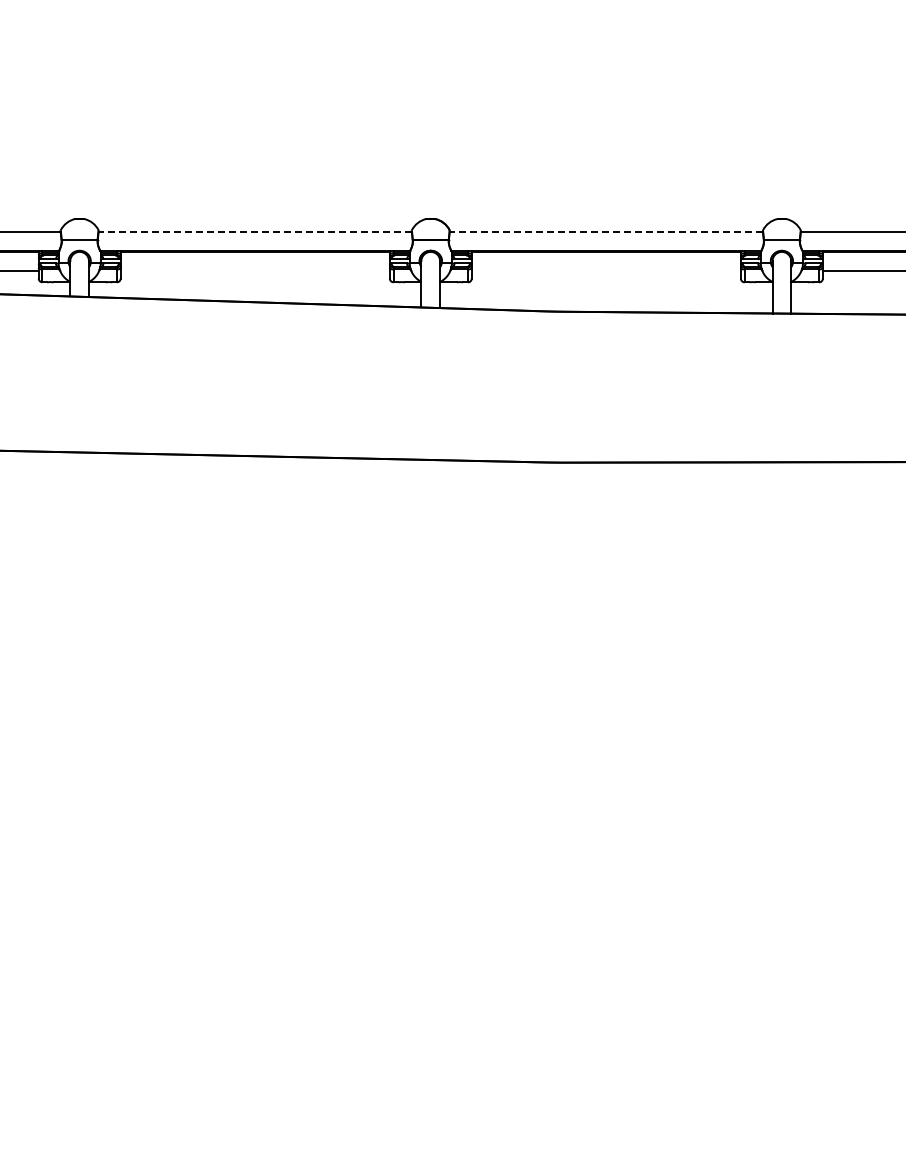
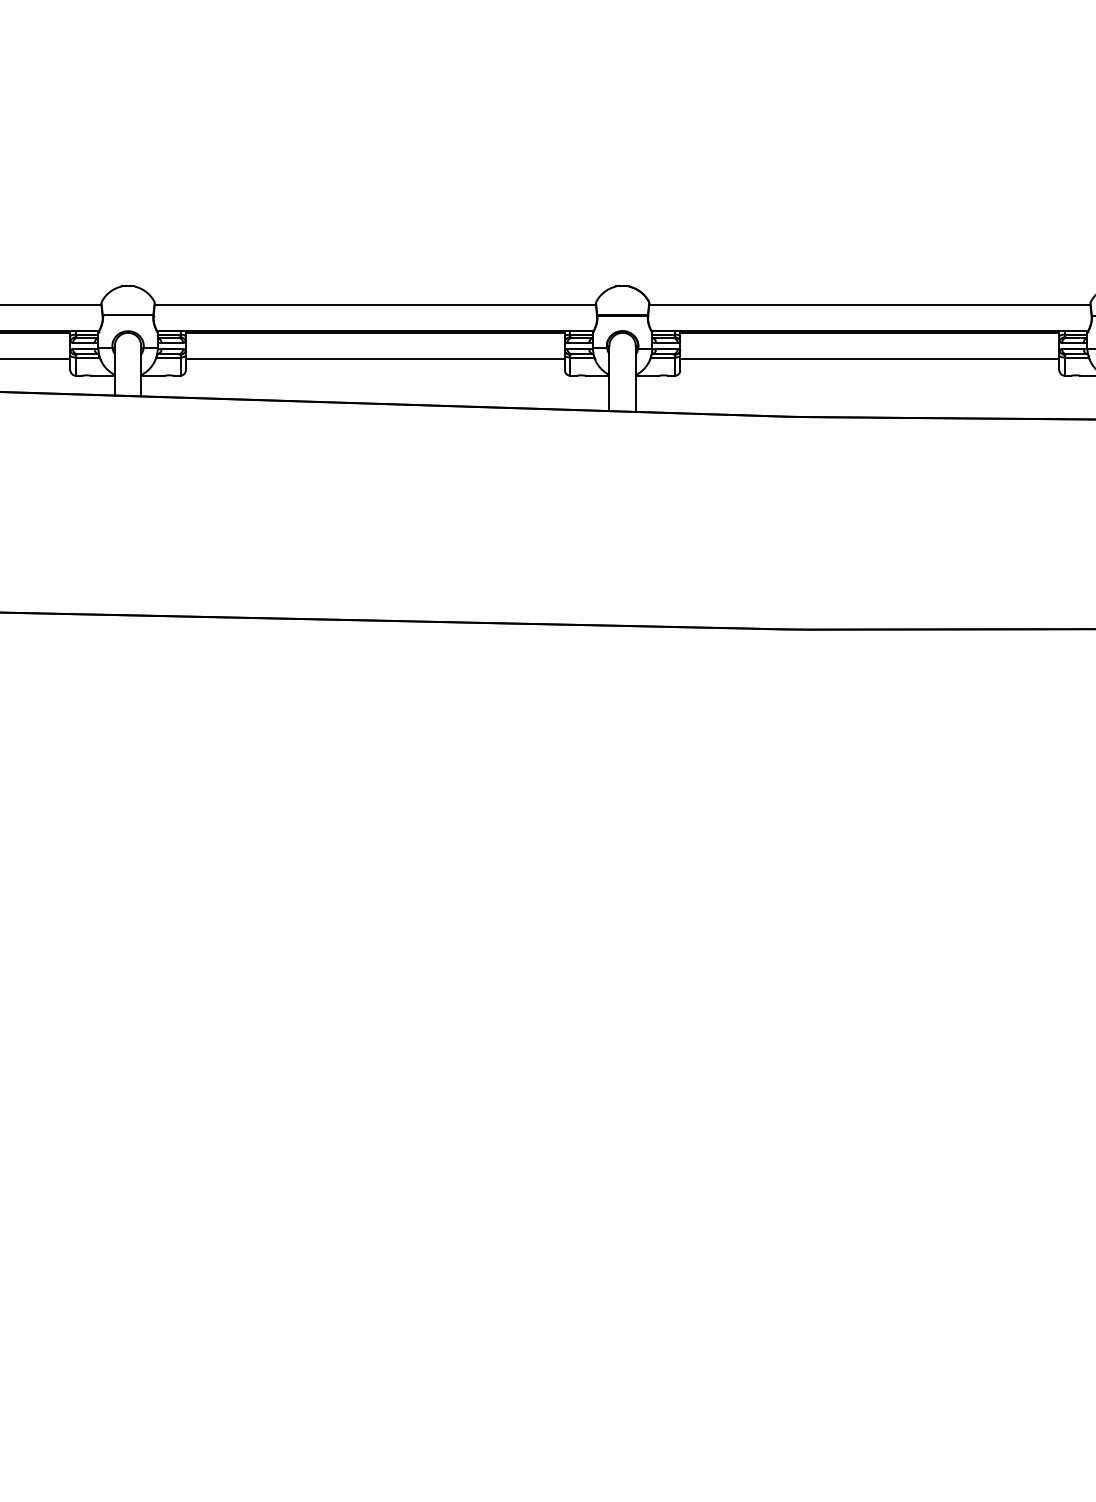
line: (255, 232) -> (375, 305), dashed -> solid
line: (606, 232) -> (870, 305), dashed -> solid
line: (254, 270) -> (374, 359), added
line: (605, 270) -> (868, 359), added

